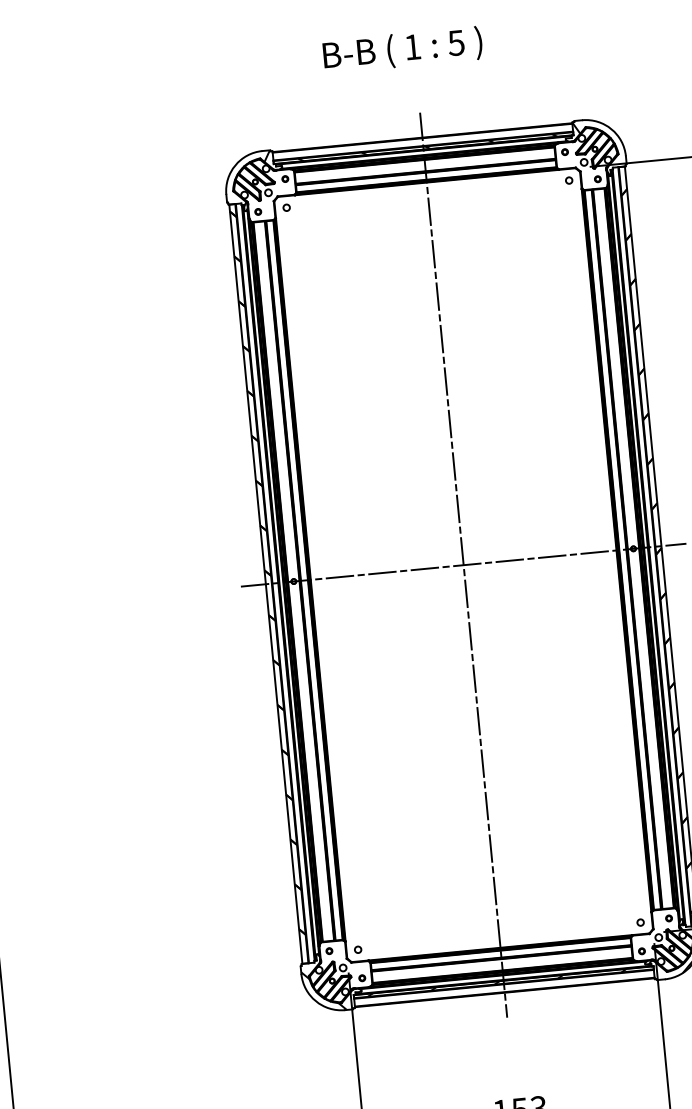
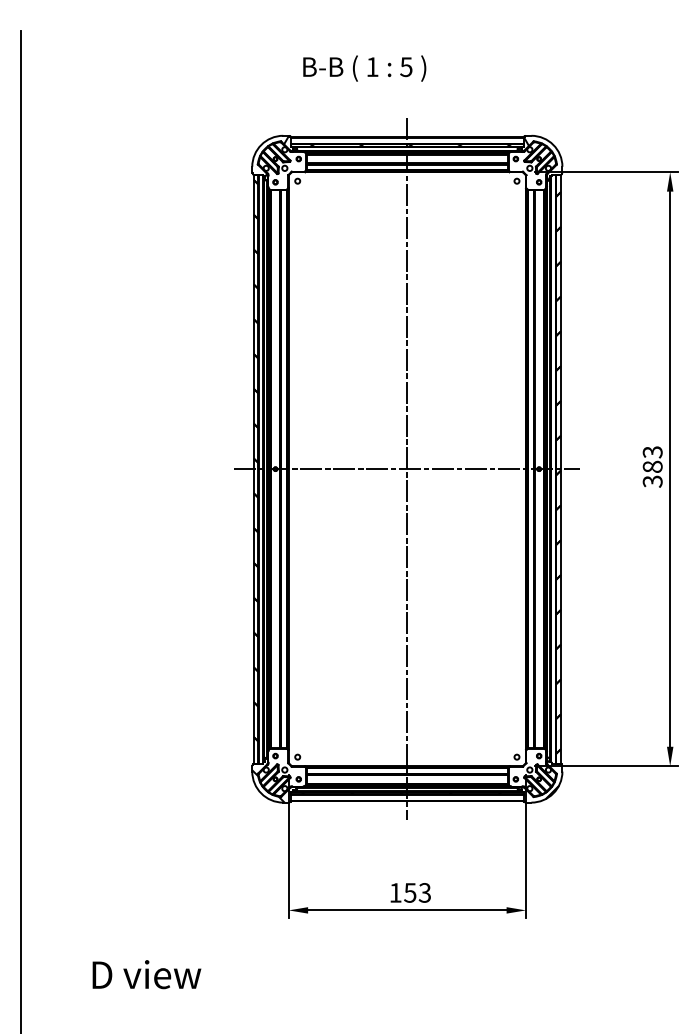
text: (402, 50) -> (364, 68), moved

